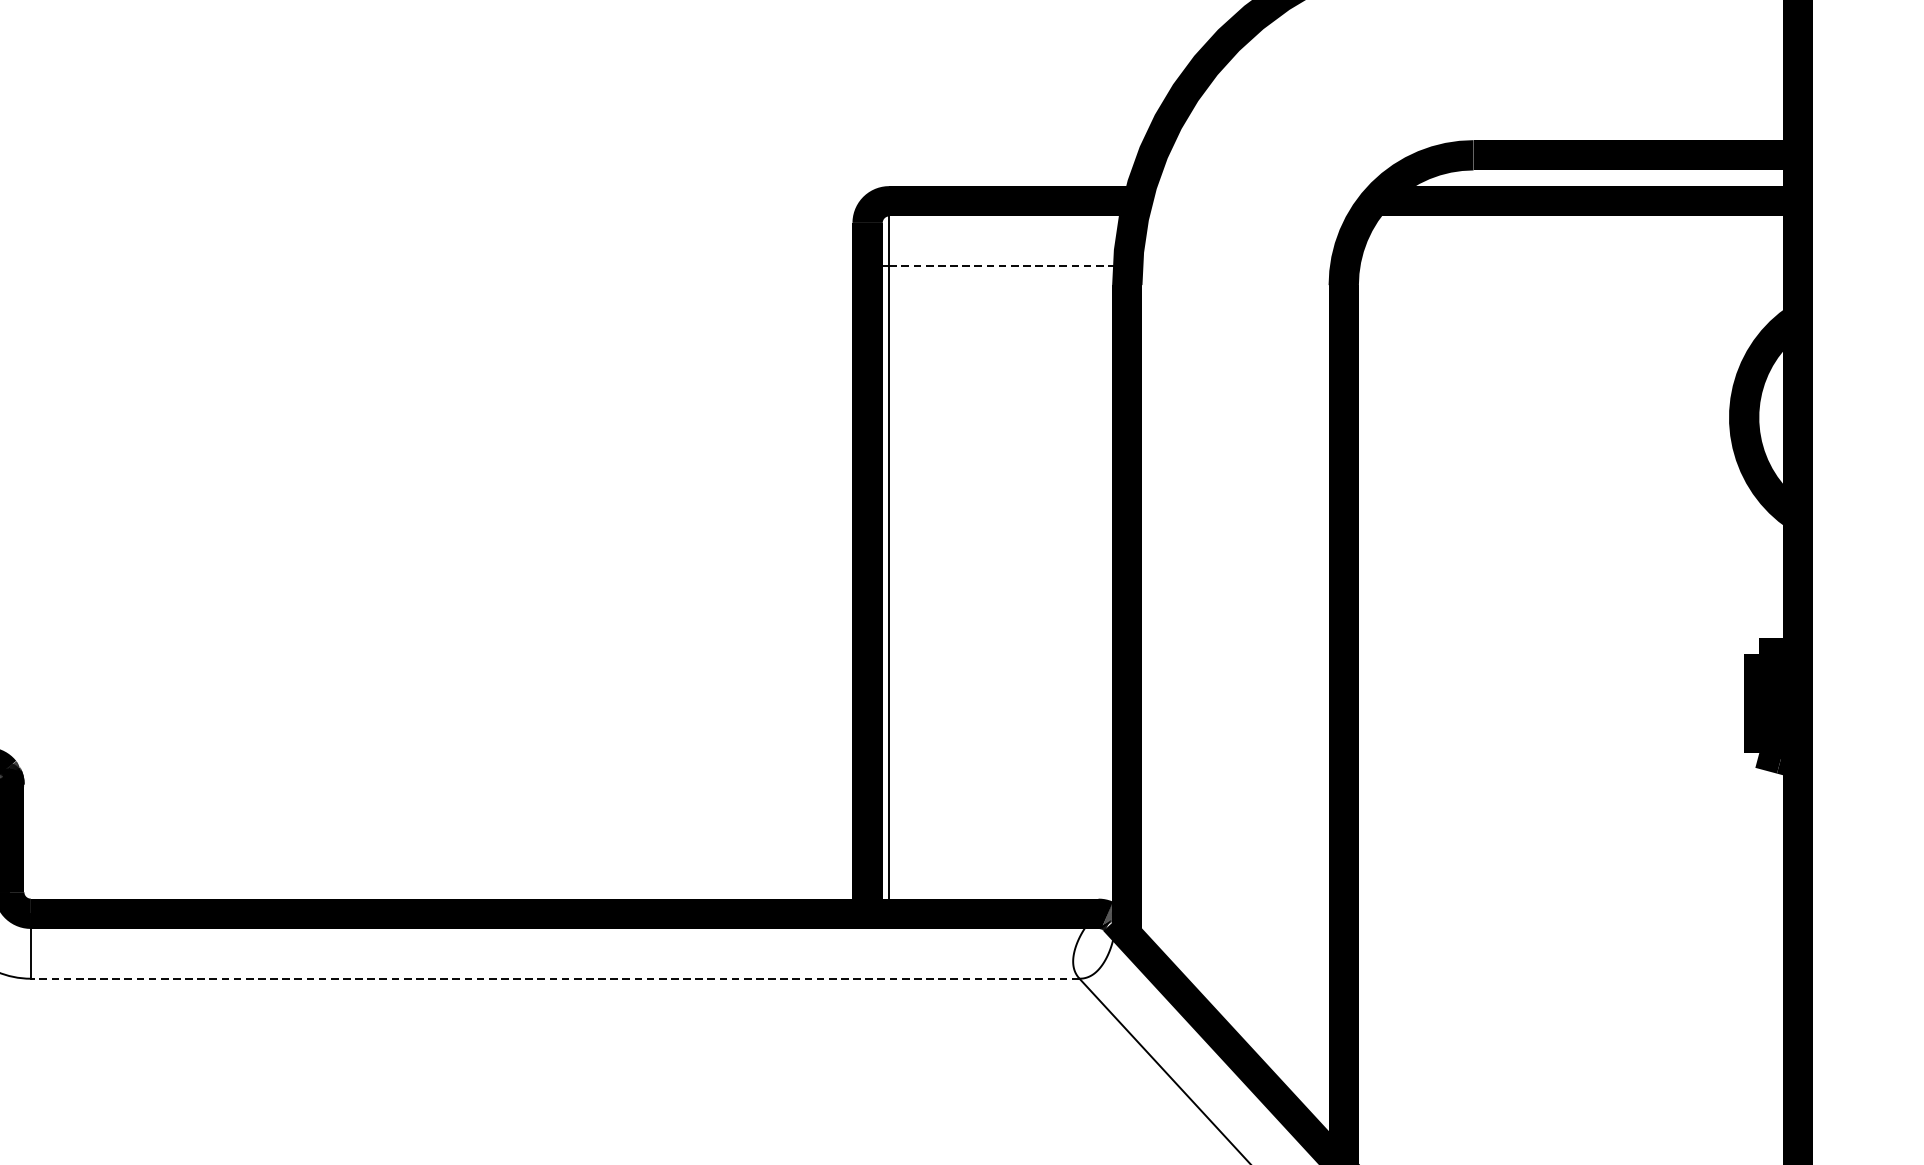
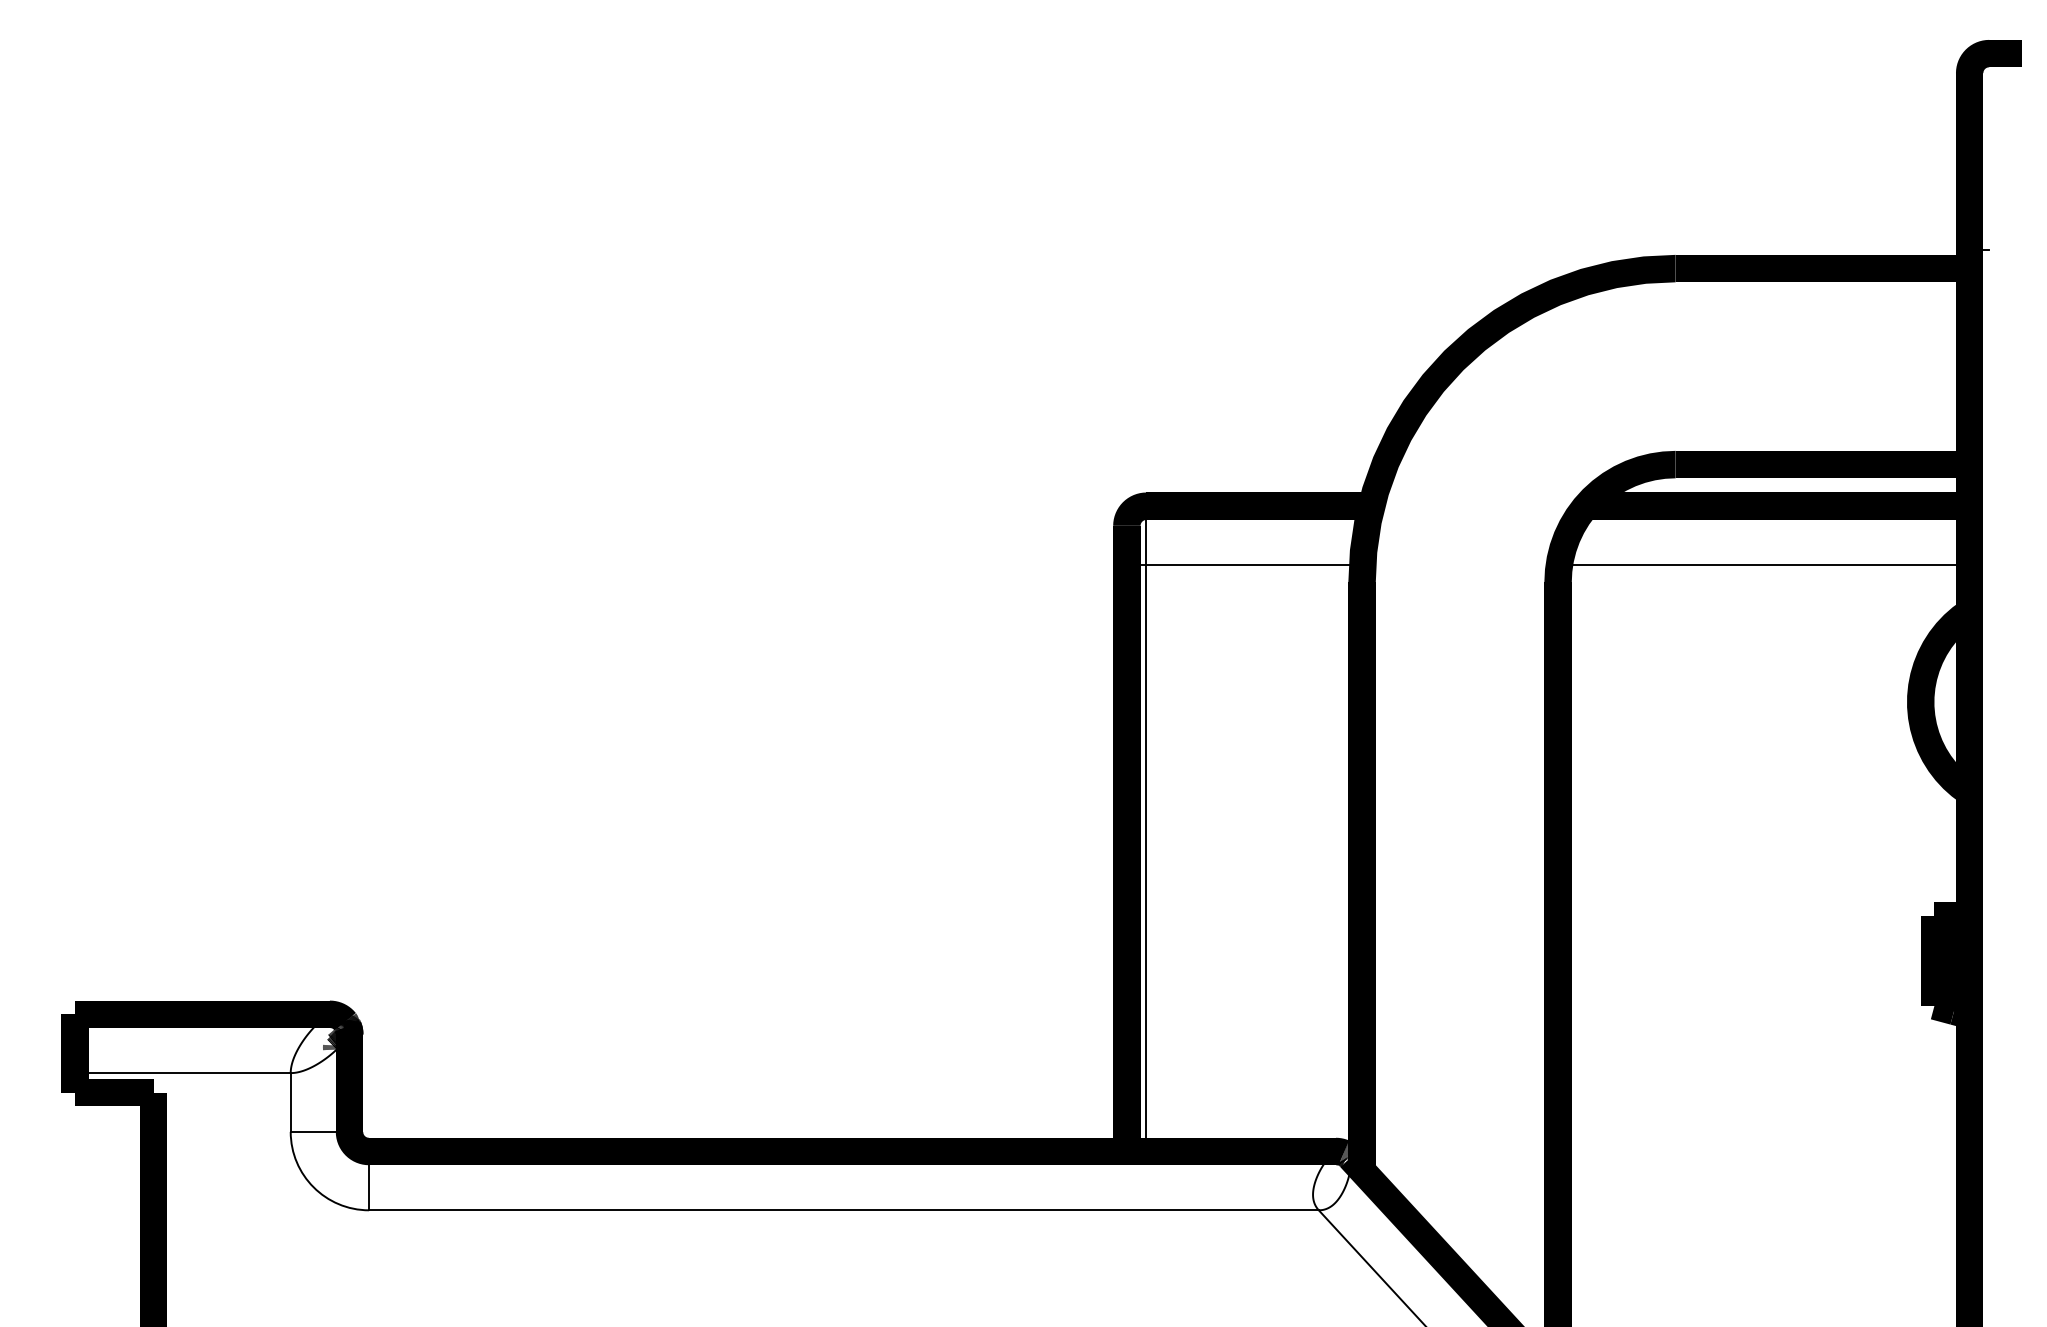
line: (1008, 266) -> (1254, 565), dashed -> solid
line: (1571, 266) -> (1764, 565), added
line: (554, 978) -> (843, 1210), dashed -> solid

